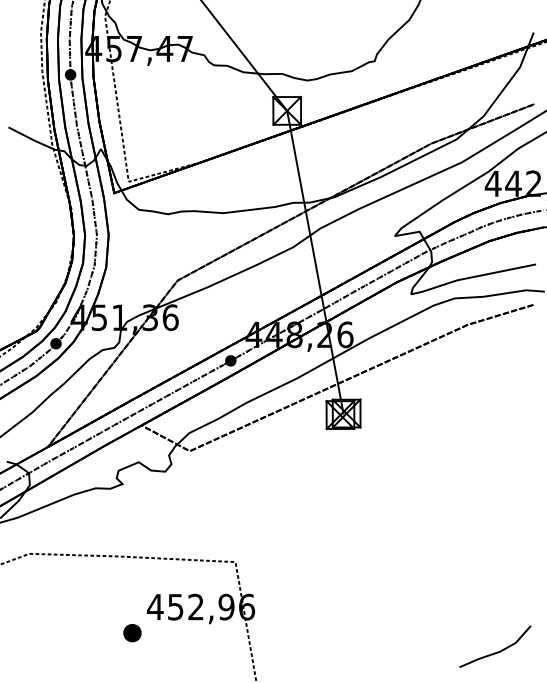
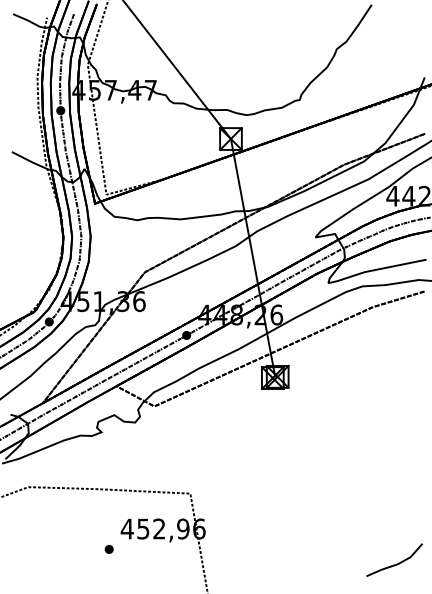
part: (131, 633) -> (108, 549), size x0.62

